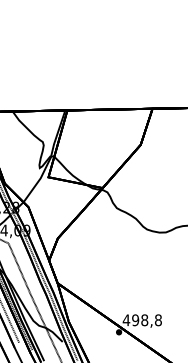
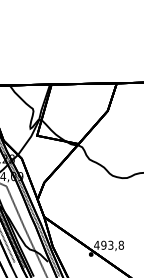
text: (144, 320) -> (110, 245), 498,8 -> 493,8

